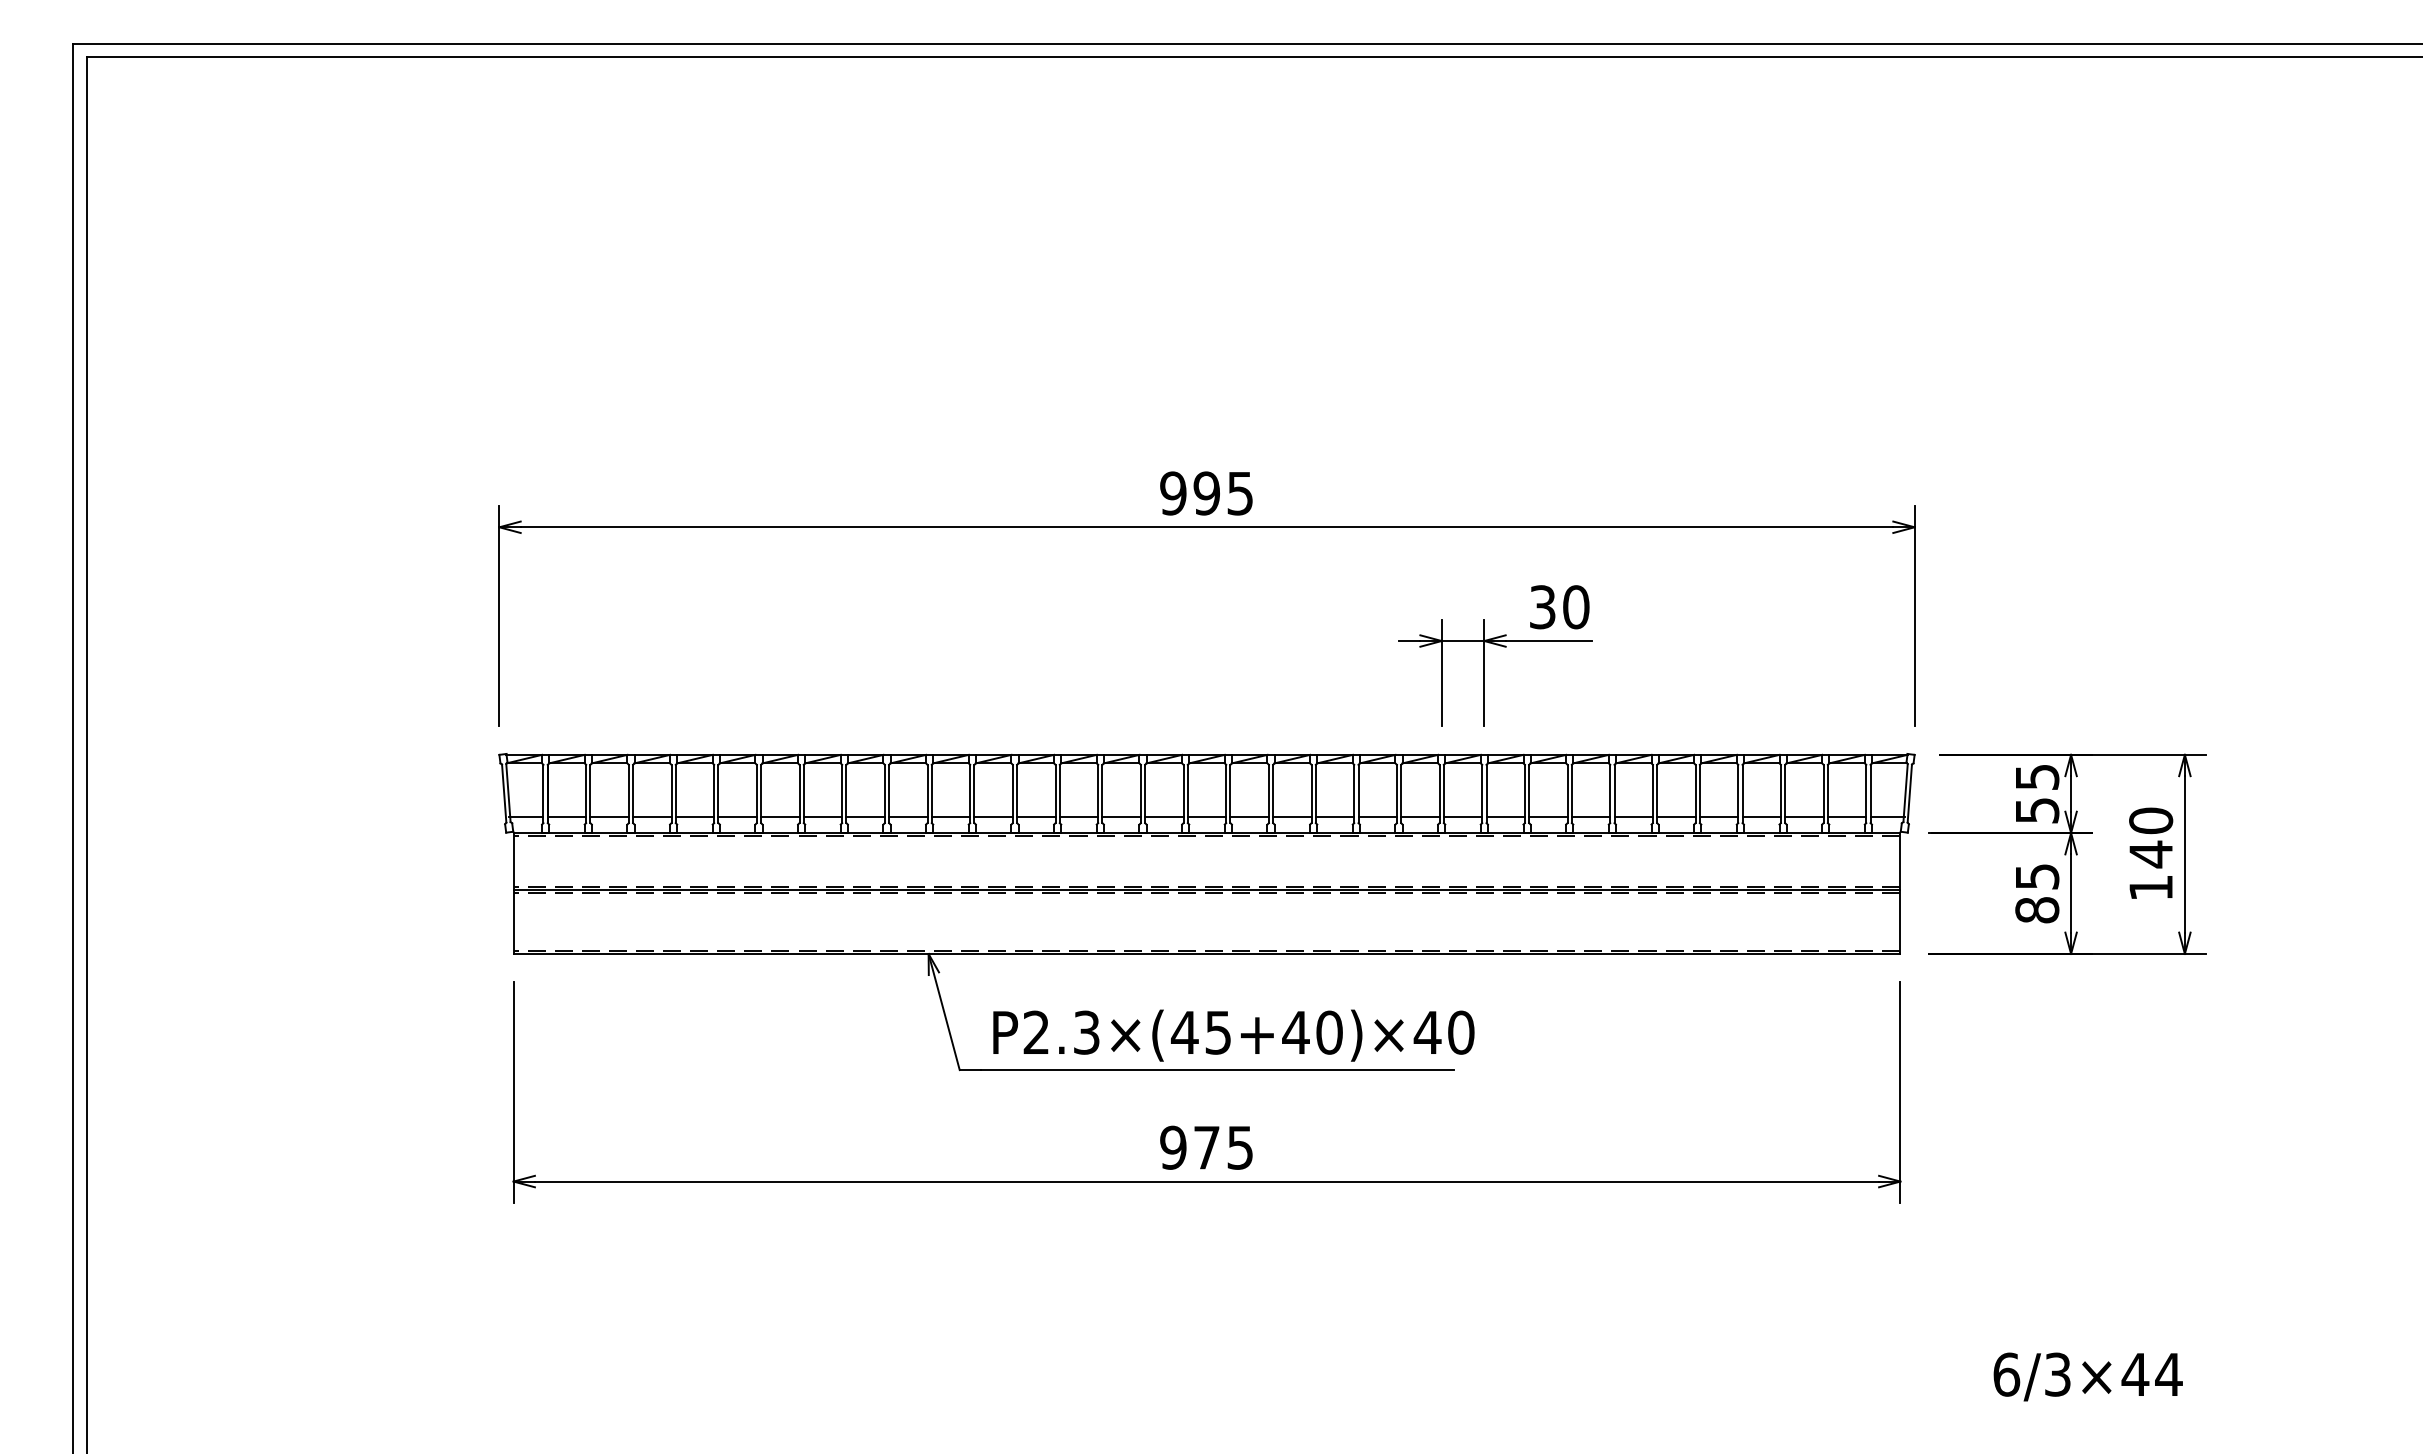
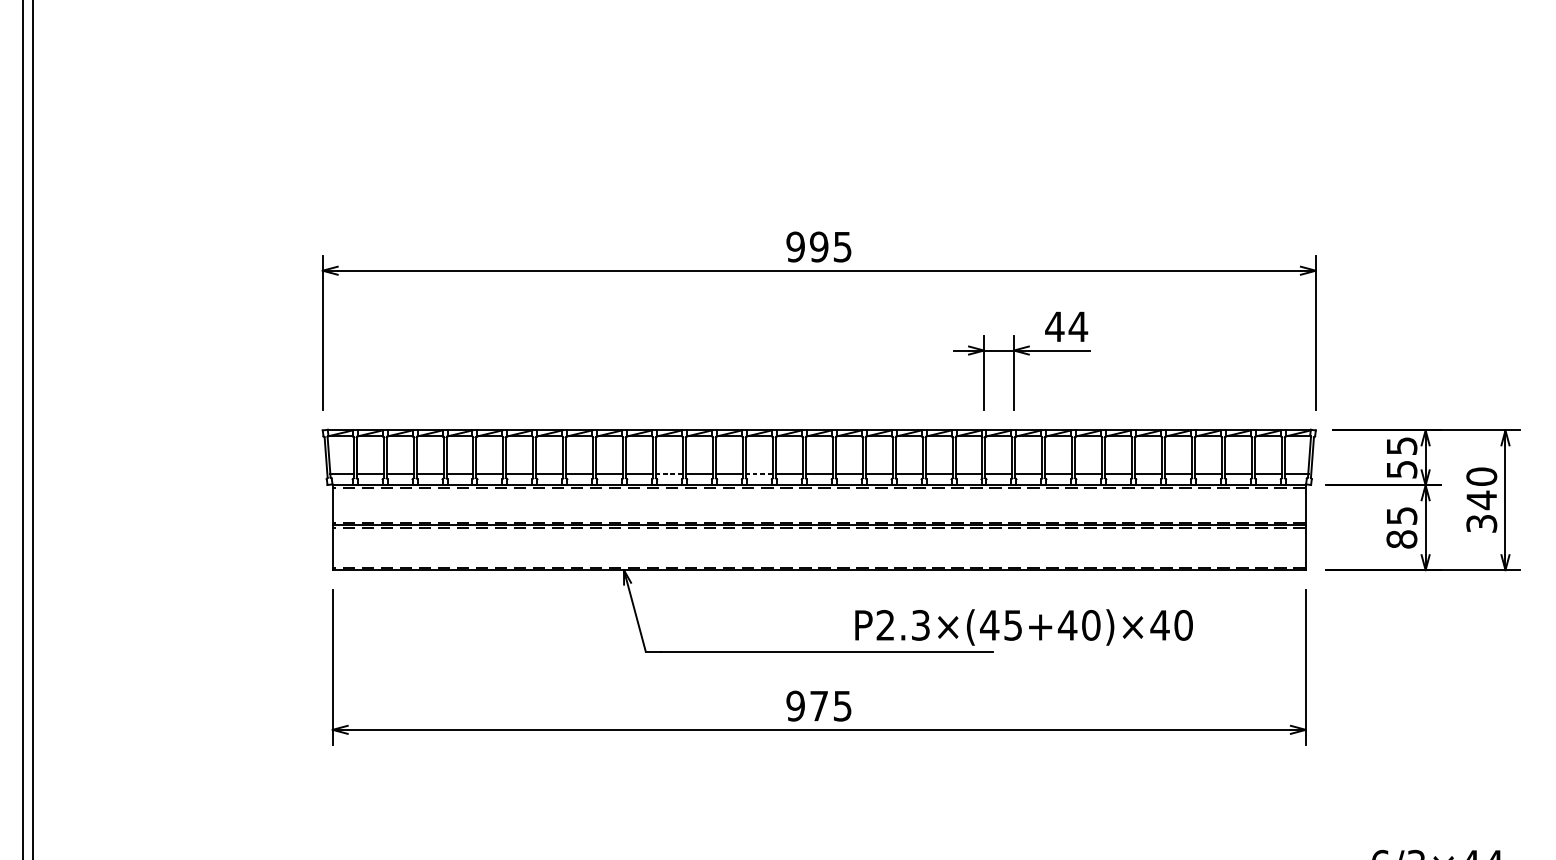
text: (1559, 607) -> (1066, 327), 30 -> 44
line: (993, 817) -> (669, 474), solid -> dashed
line: (1121, 817) -> (759, 474), solid -> dashed
text: (2151, 887) -> (1482, 523), 140 -> 340
text: (1233, 1035) -> (1023, 627), moved

